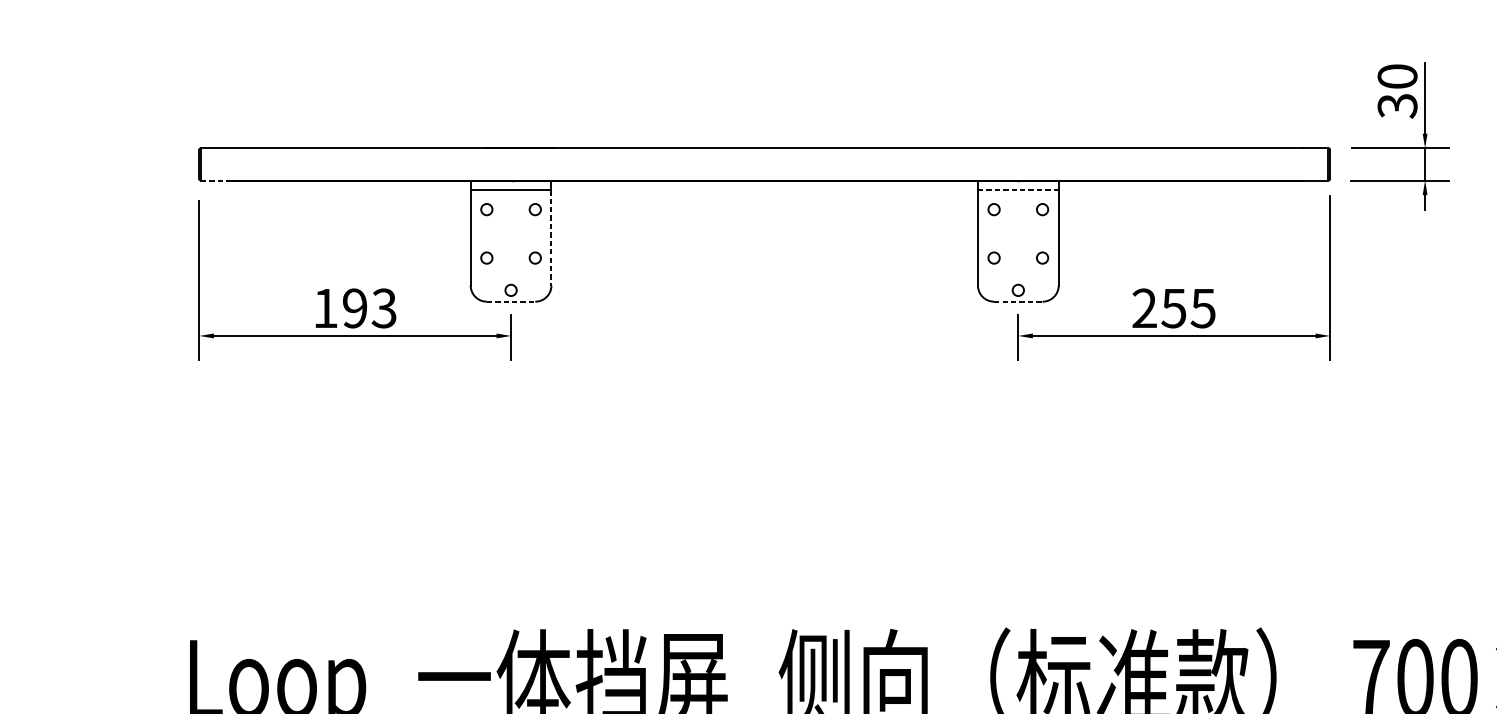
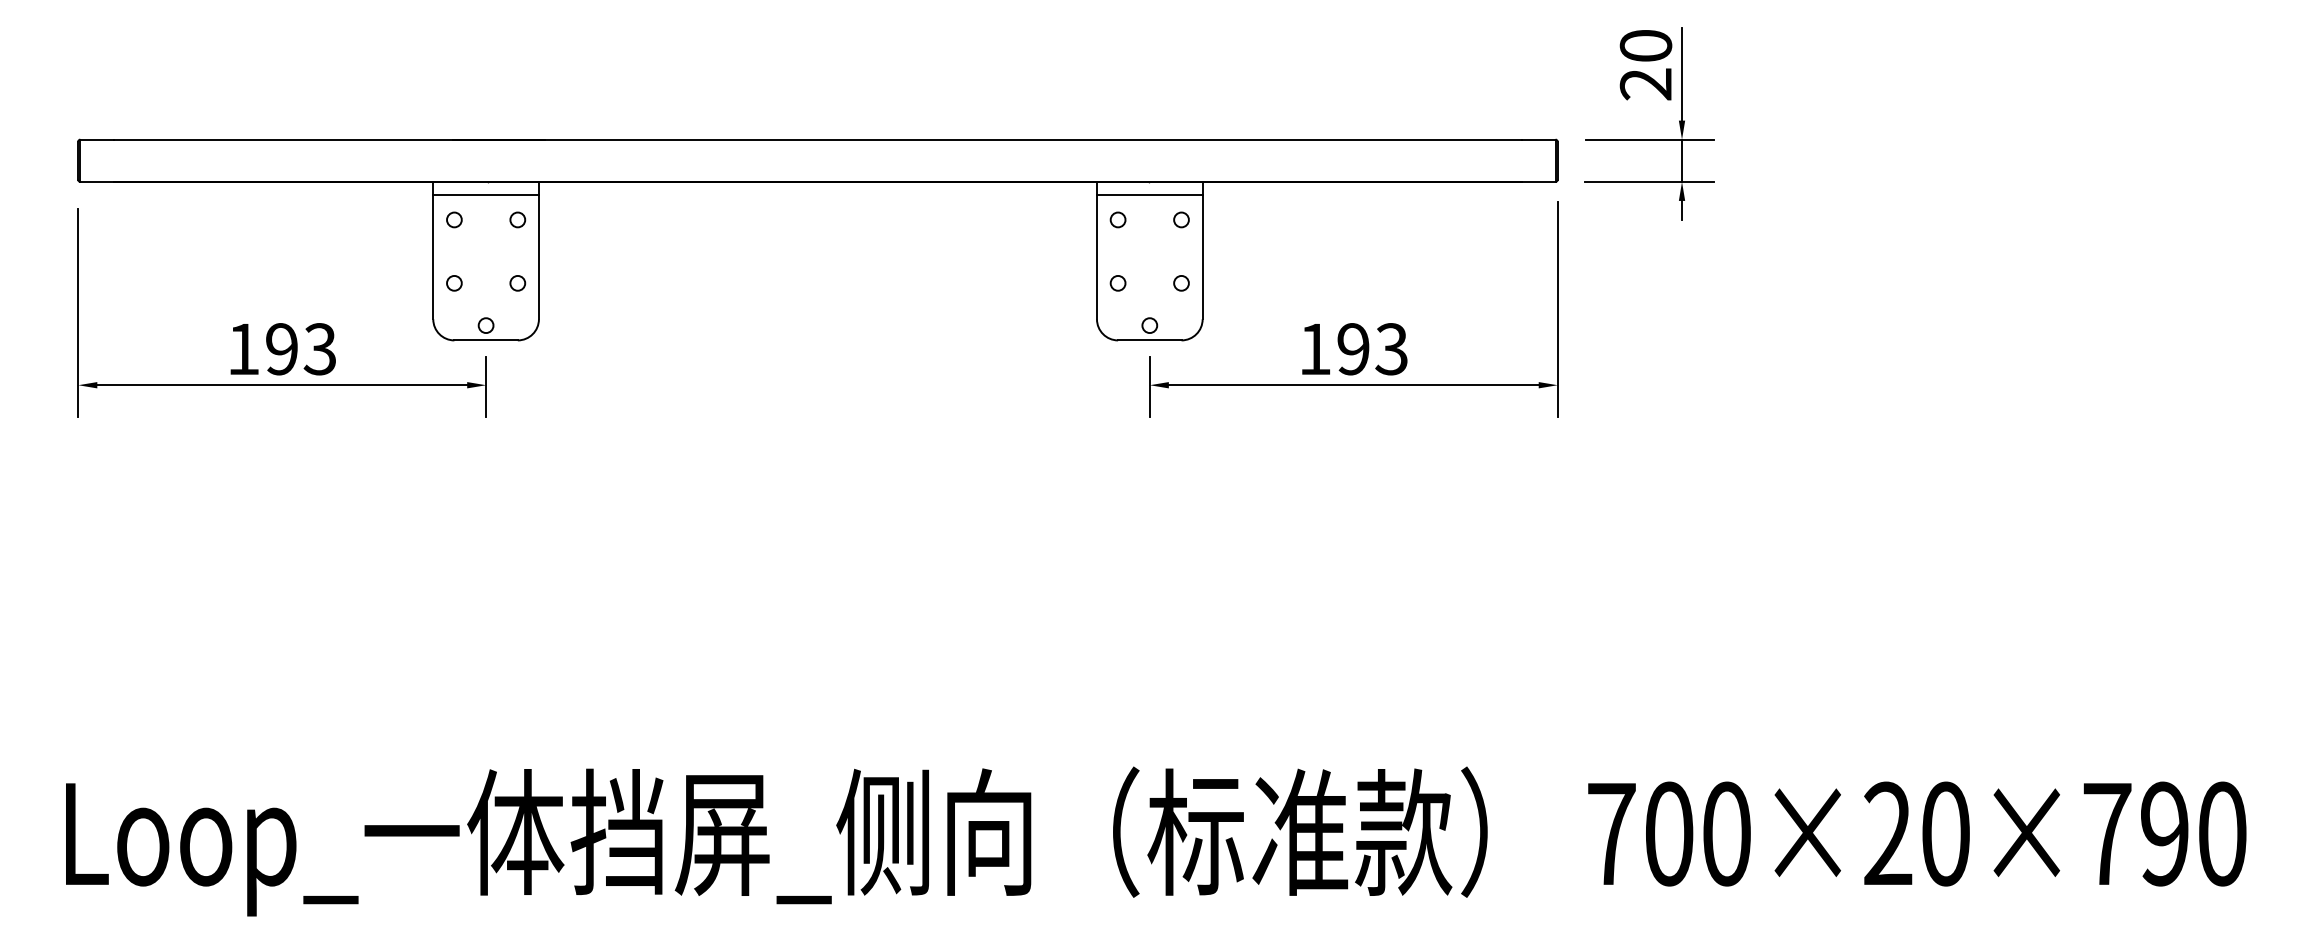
text: (1397, 106) -> (1646, 84), 30 -> 20
line: (214, 180) -> (97, 181), dashed -> solid
line: (1018, 190) -> (1149, 194), dashed -> solid
line: (551, 238) -> (538, 257), dashed -> solid
line: (511, 301) -> (486, 340), dashed -> solid
line: (1018, 301) -> (1149, 340), dashed -> solid
text: (1174, 308) -> (1353, 349), 255 -> 193

